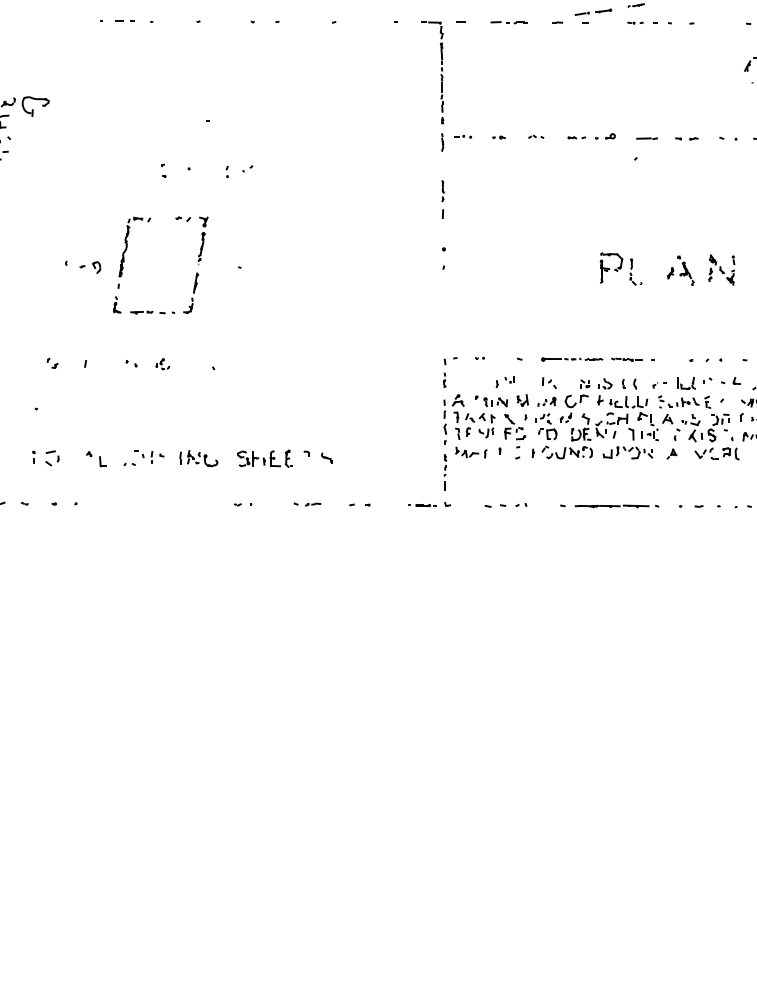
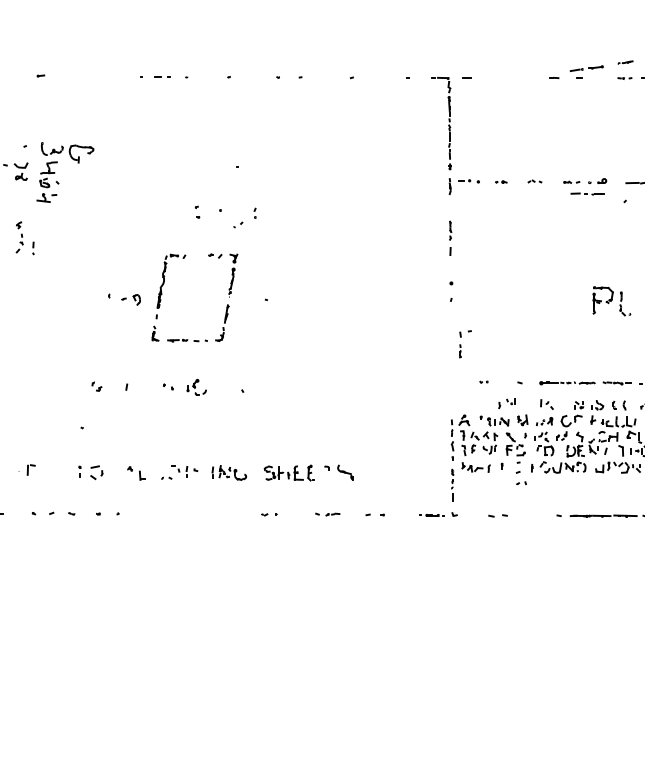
part: (508, 22) -> (586, 193), moved
part: (462, 136) -> (468, 181), size x1.4
part: (247, 168) -> (238, 224), moved
part: (162, 364) -> (196, 387), size x1.6
part: (450, 372) -> (465, 344), moved
part: (326, 457) -> (345, 471), size x1.6
part: (521, 504) -> (521, 482), moved

